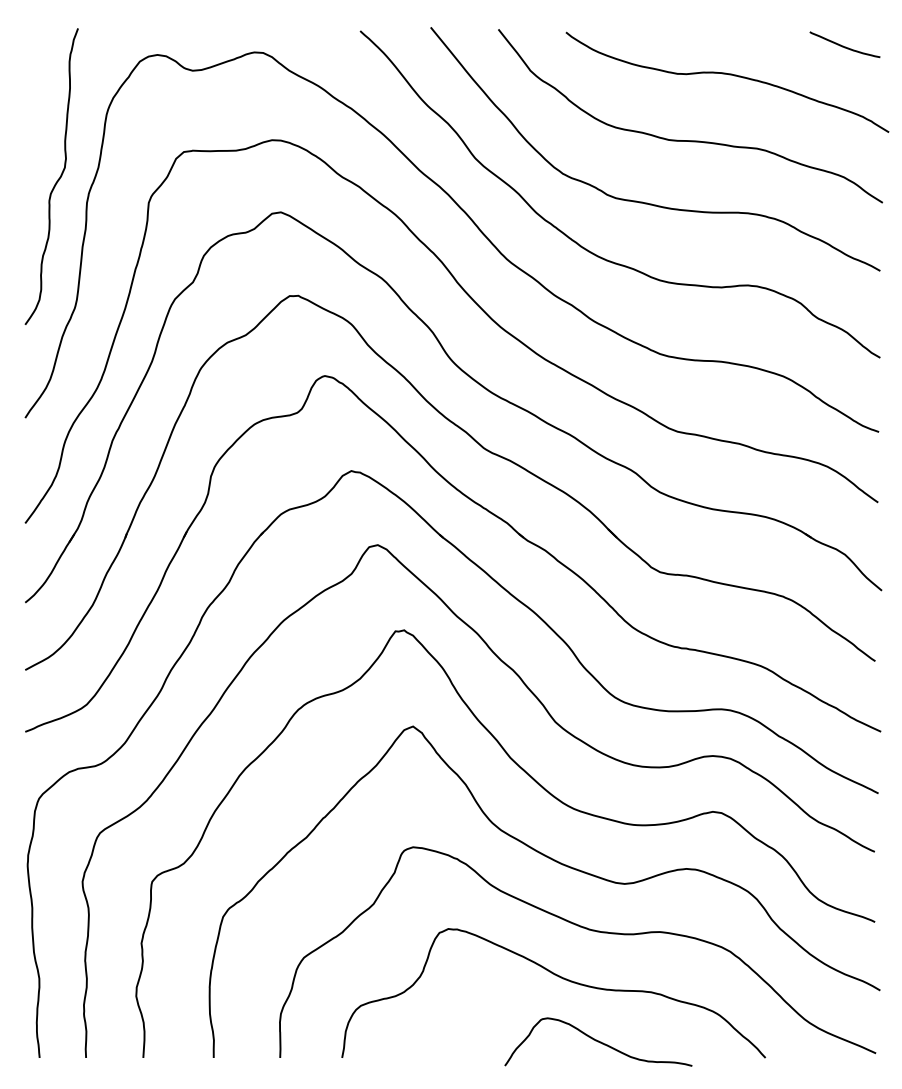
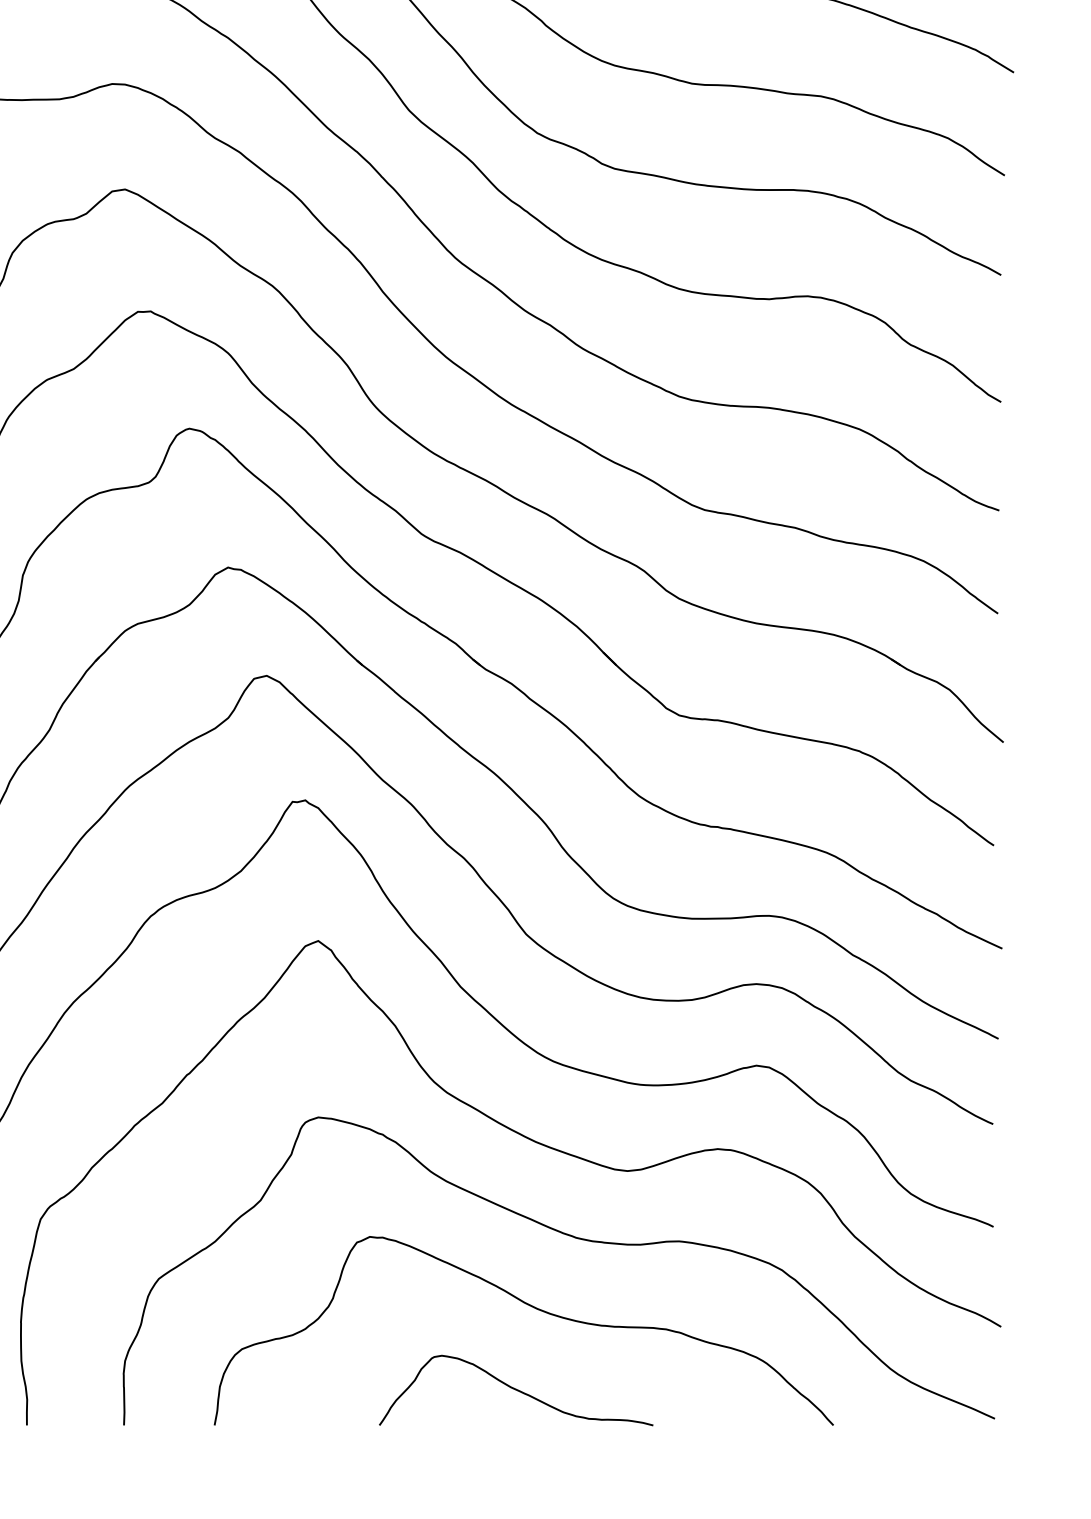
curve: (598, 1041) -> (516, 1389), moved

